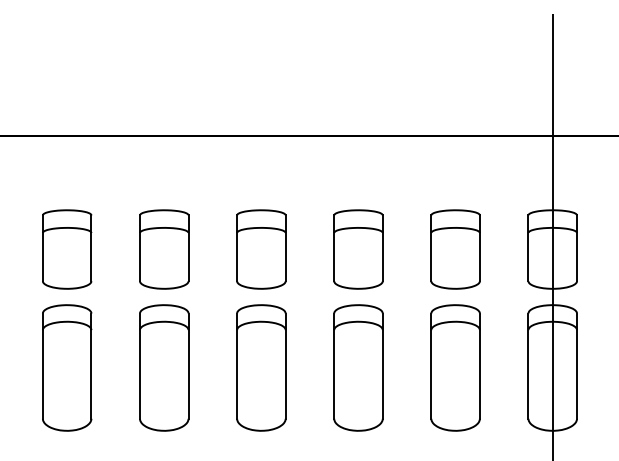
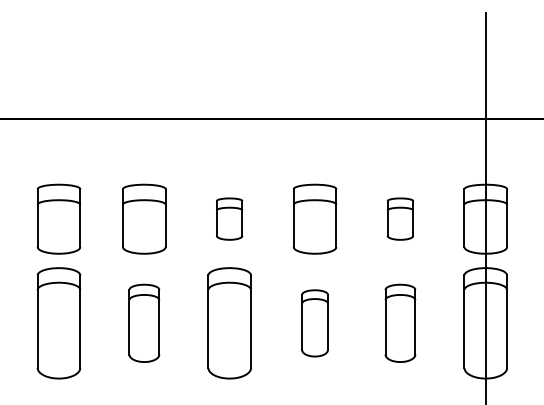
part: (261, 248) -> (229, 218), size x0.6
part: (455, 248) -> (400, 218), size x0.6
part: (164, 368) -> (144, 323), size x0.7
part: (357, 368) -> (314, 323), size x0.6
part: (455, 368) -> (400, 323), size x0.7

